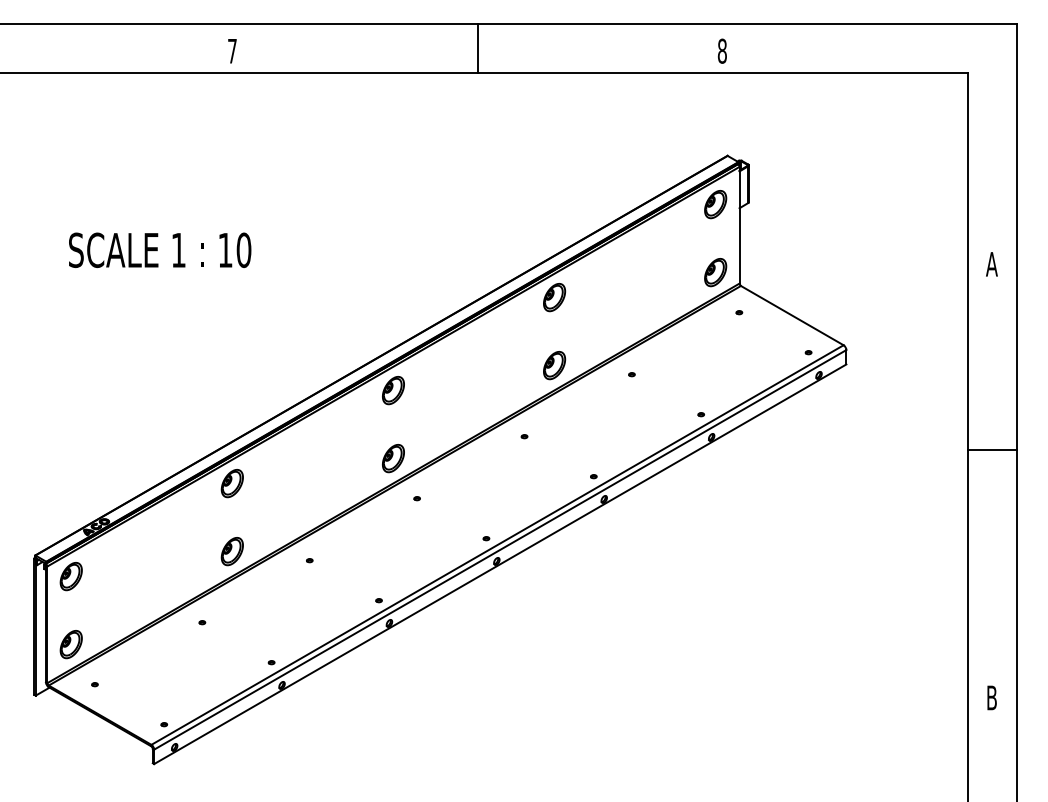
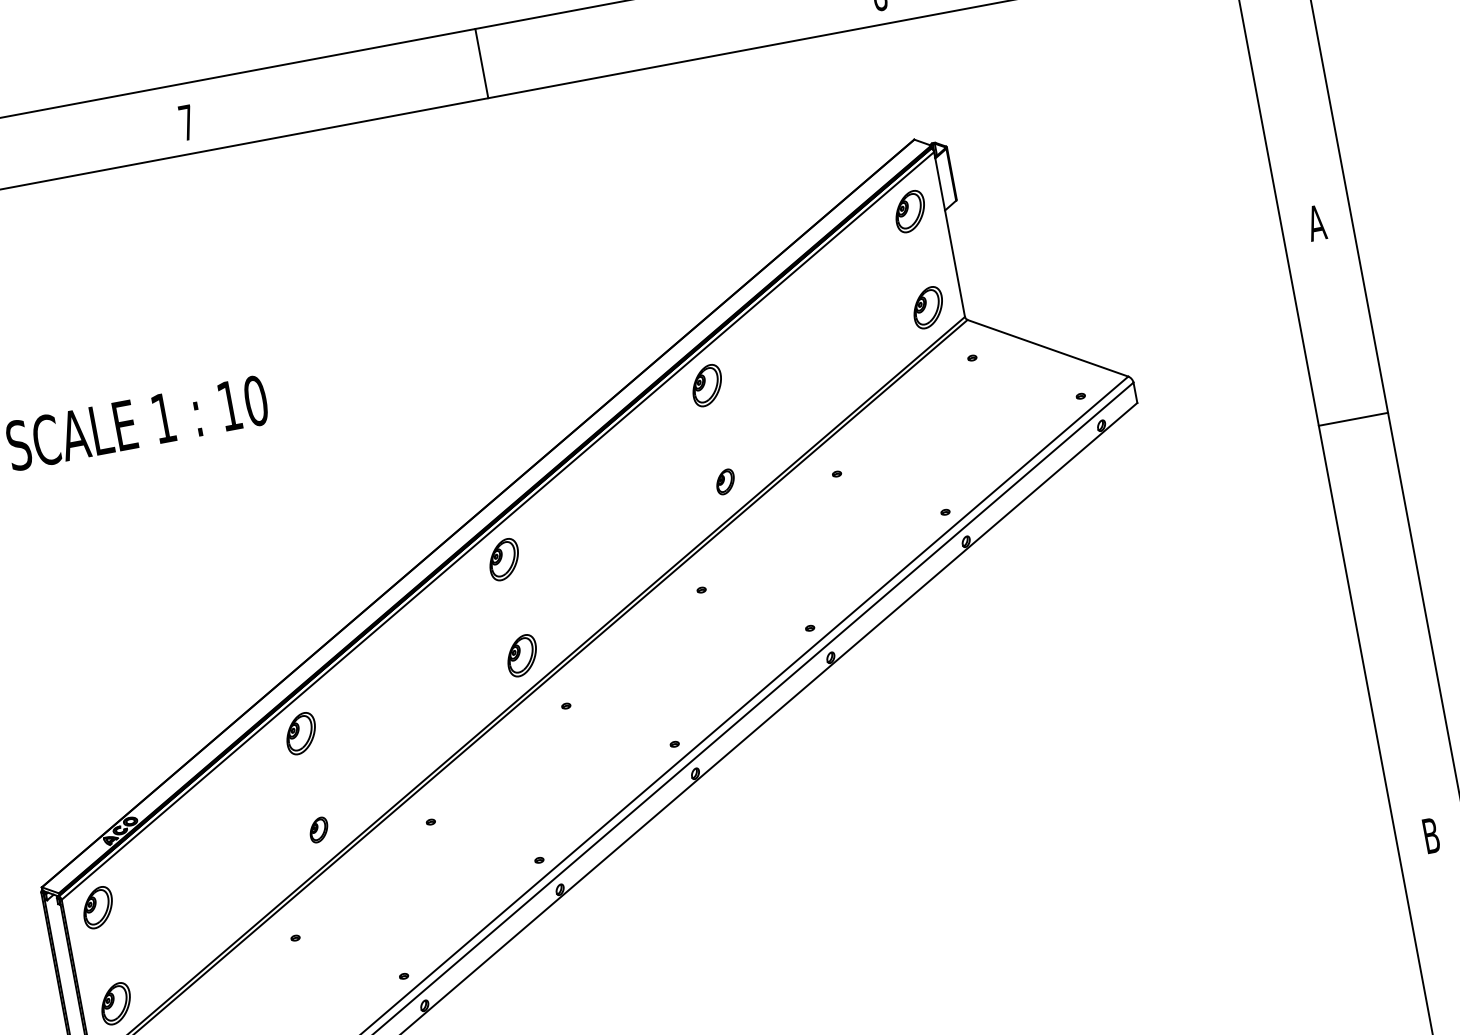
line: (477, 48) -> (481, 63), moved
part: (554, 365) -> (725, 481), size x0.6
line: (991, 450) -> (1352, 419), moved
part: (231, 551) -> (317, 829), size x0.6

